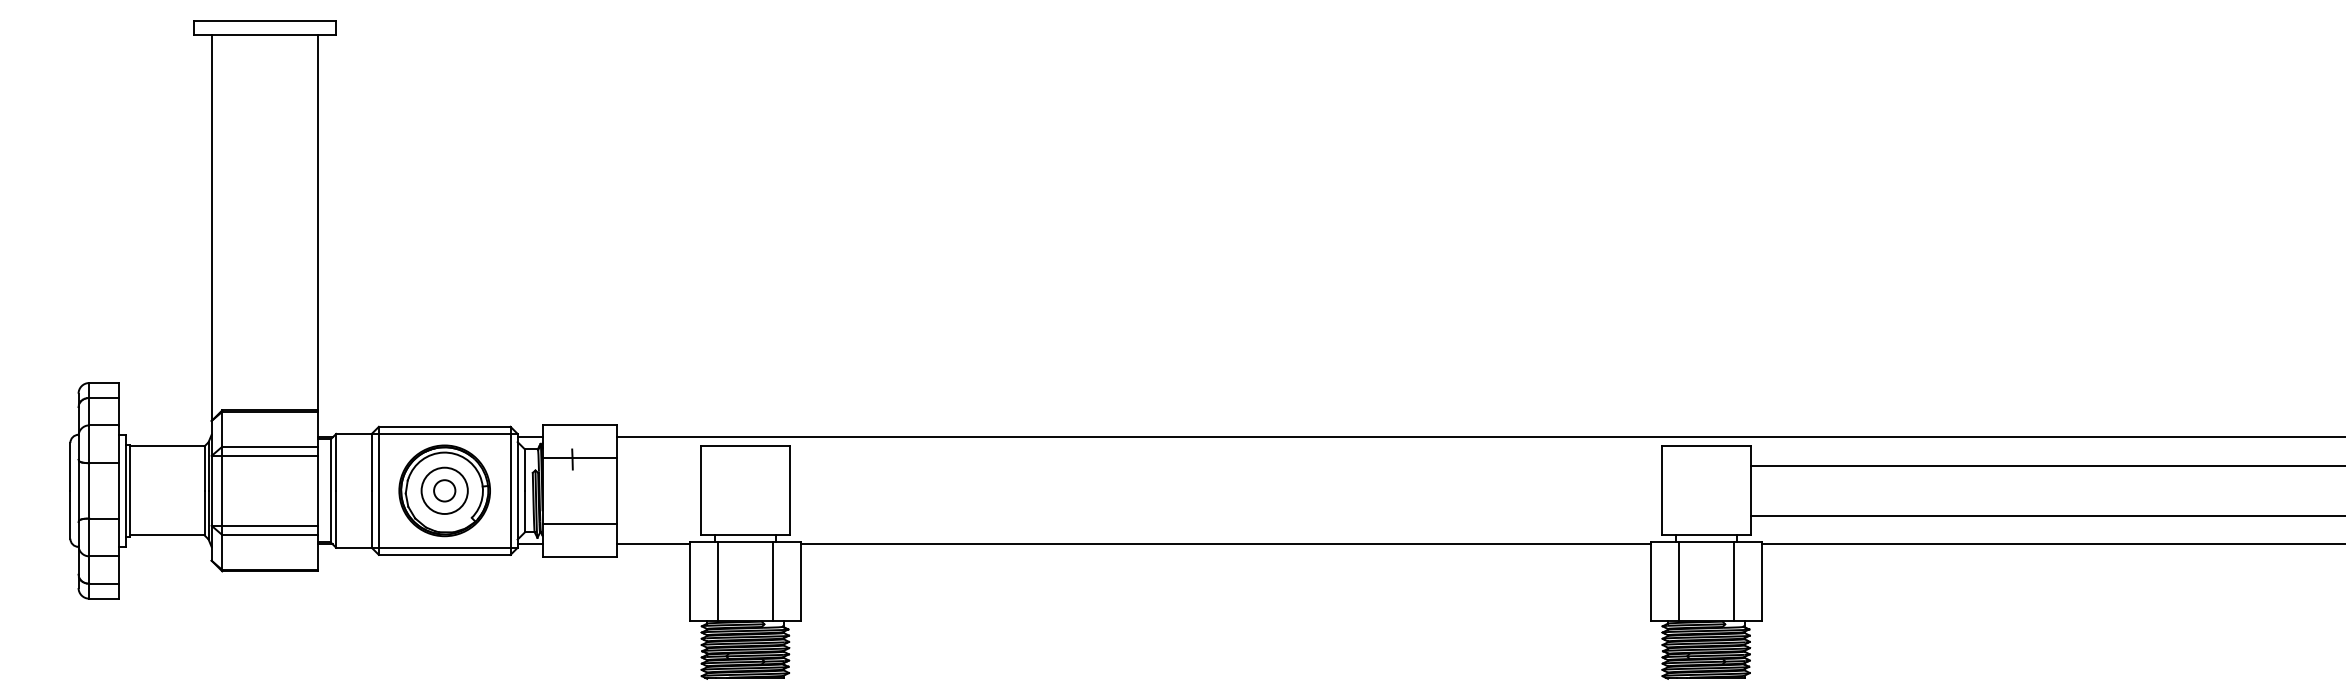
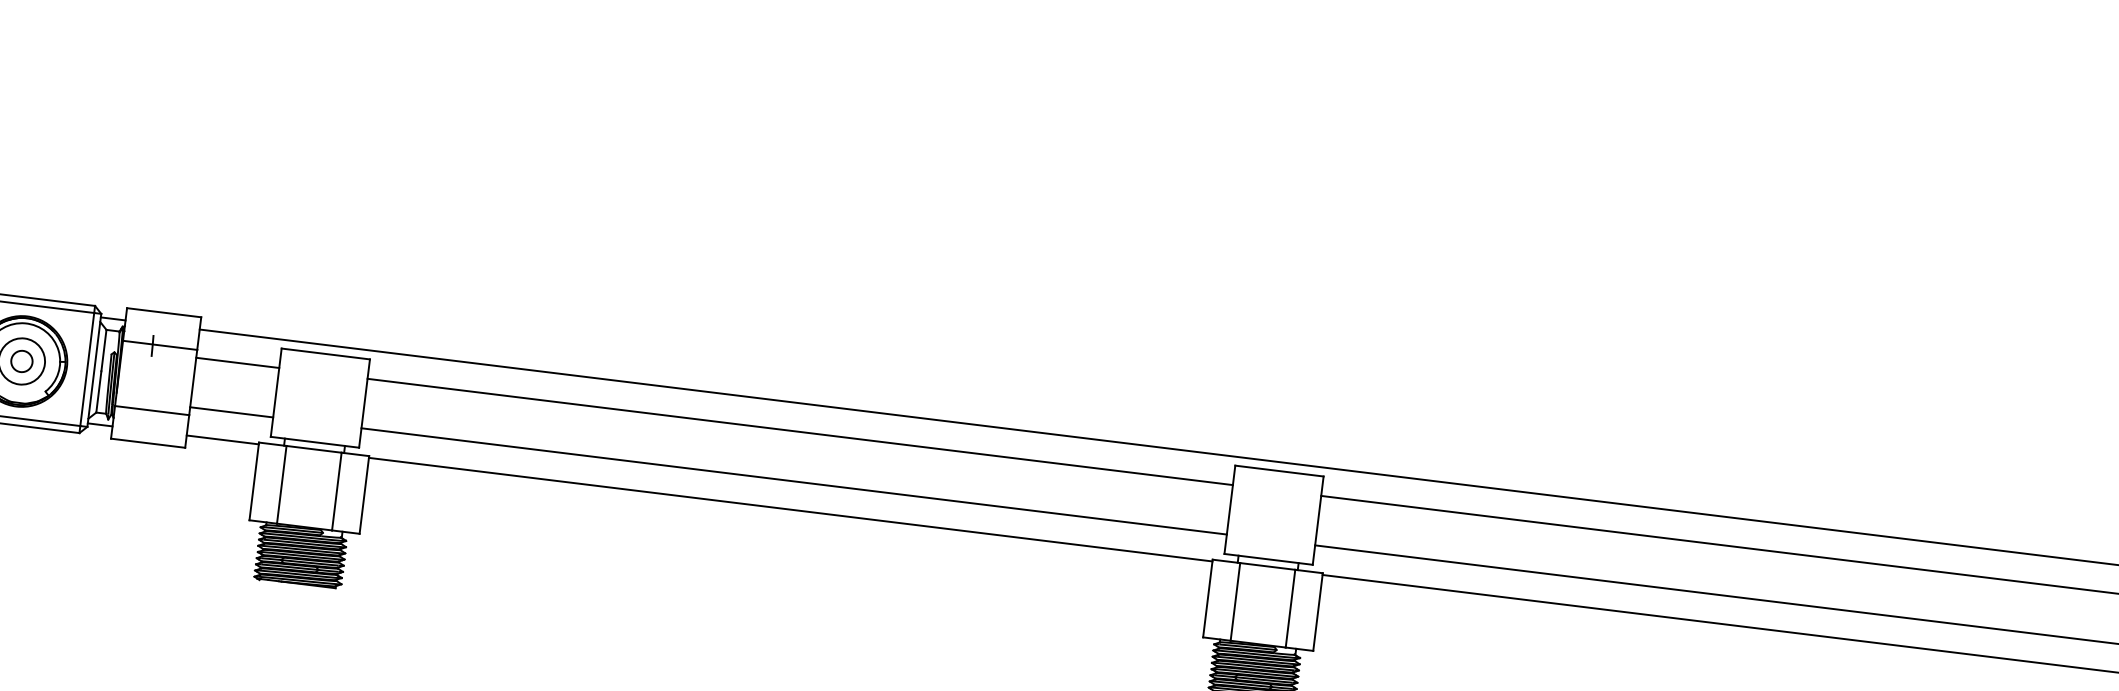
line: (658, 465) -> (237, 362), added
line: (1225, 465) -> (799, 431), added
line: (658, 515) -> (231, 411), added
line: (1225, 515) -> (793, 481), added

